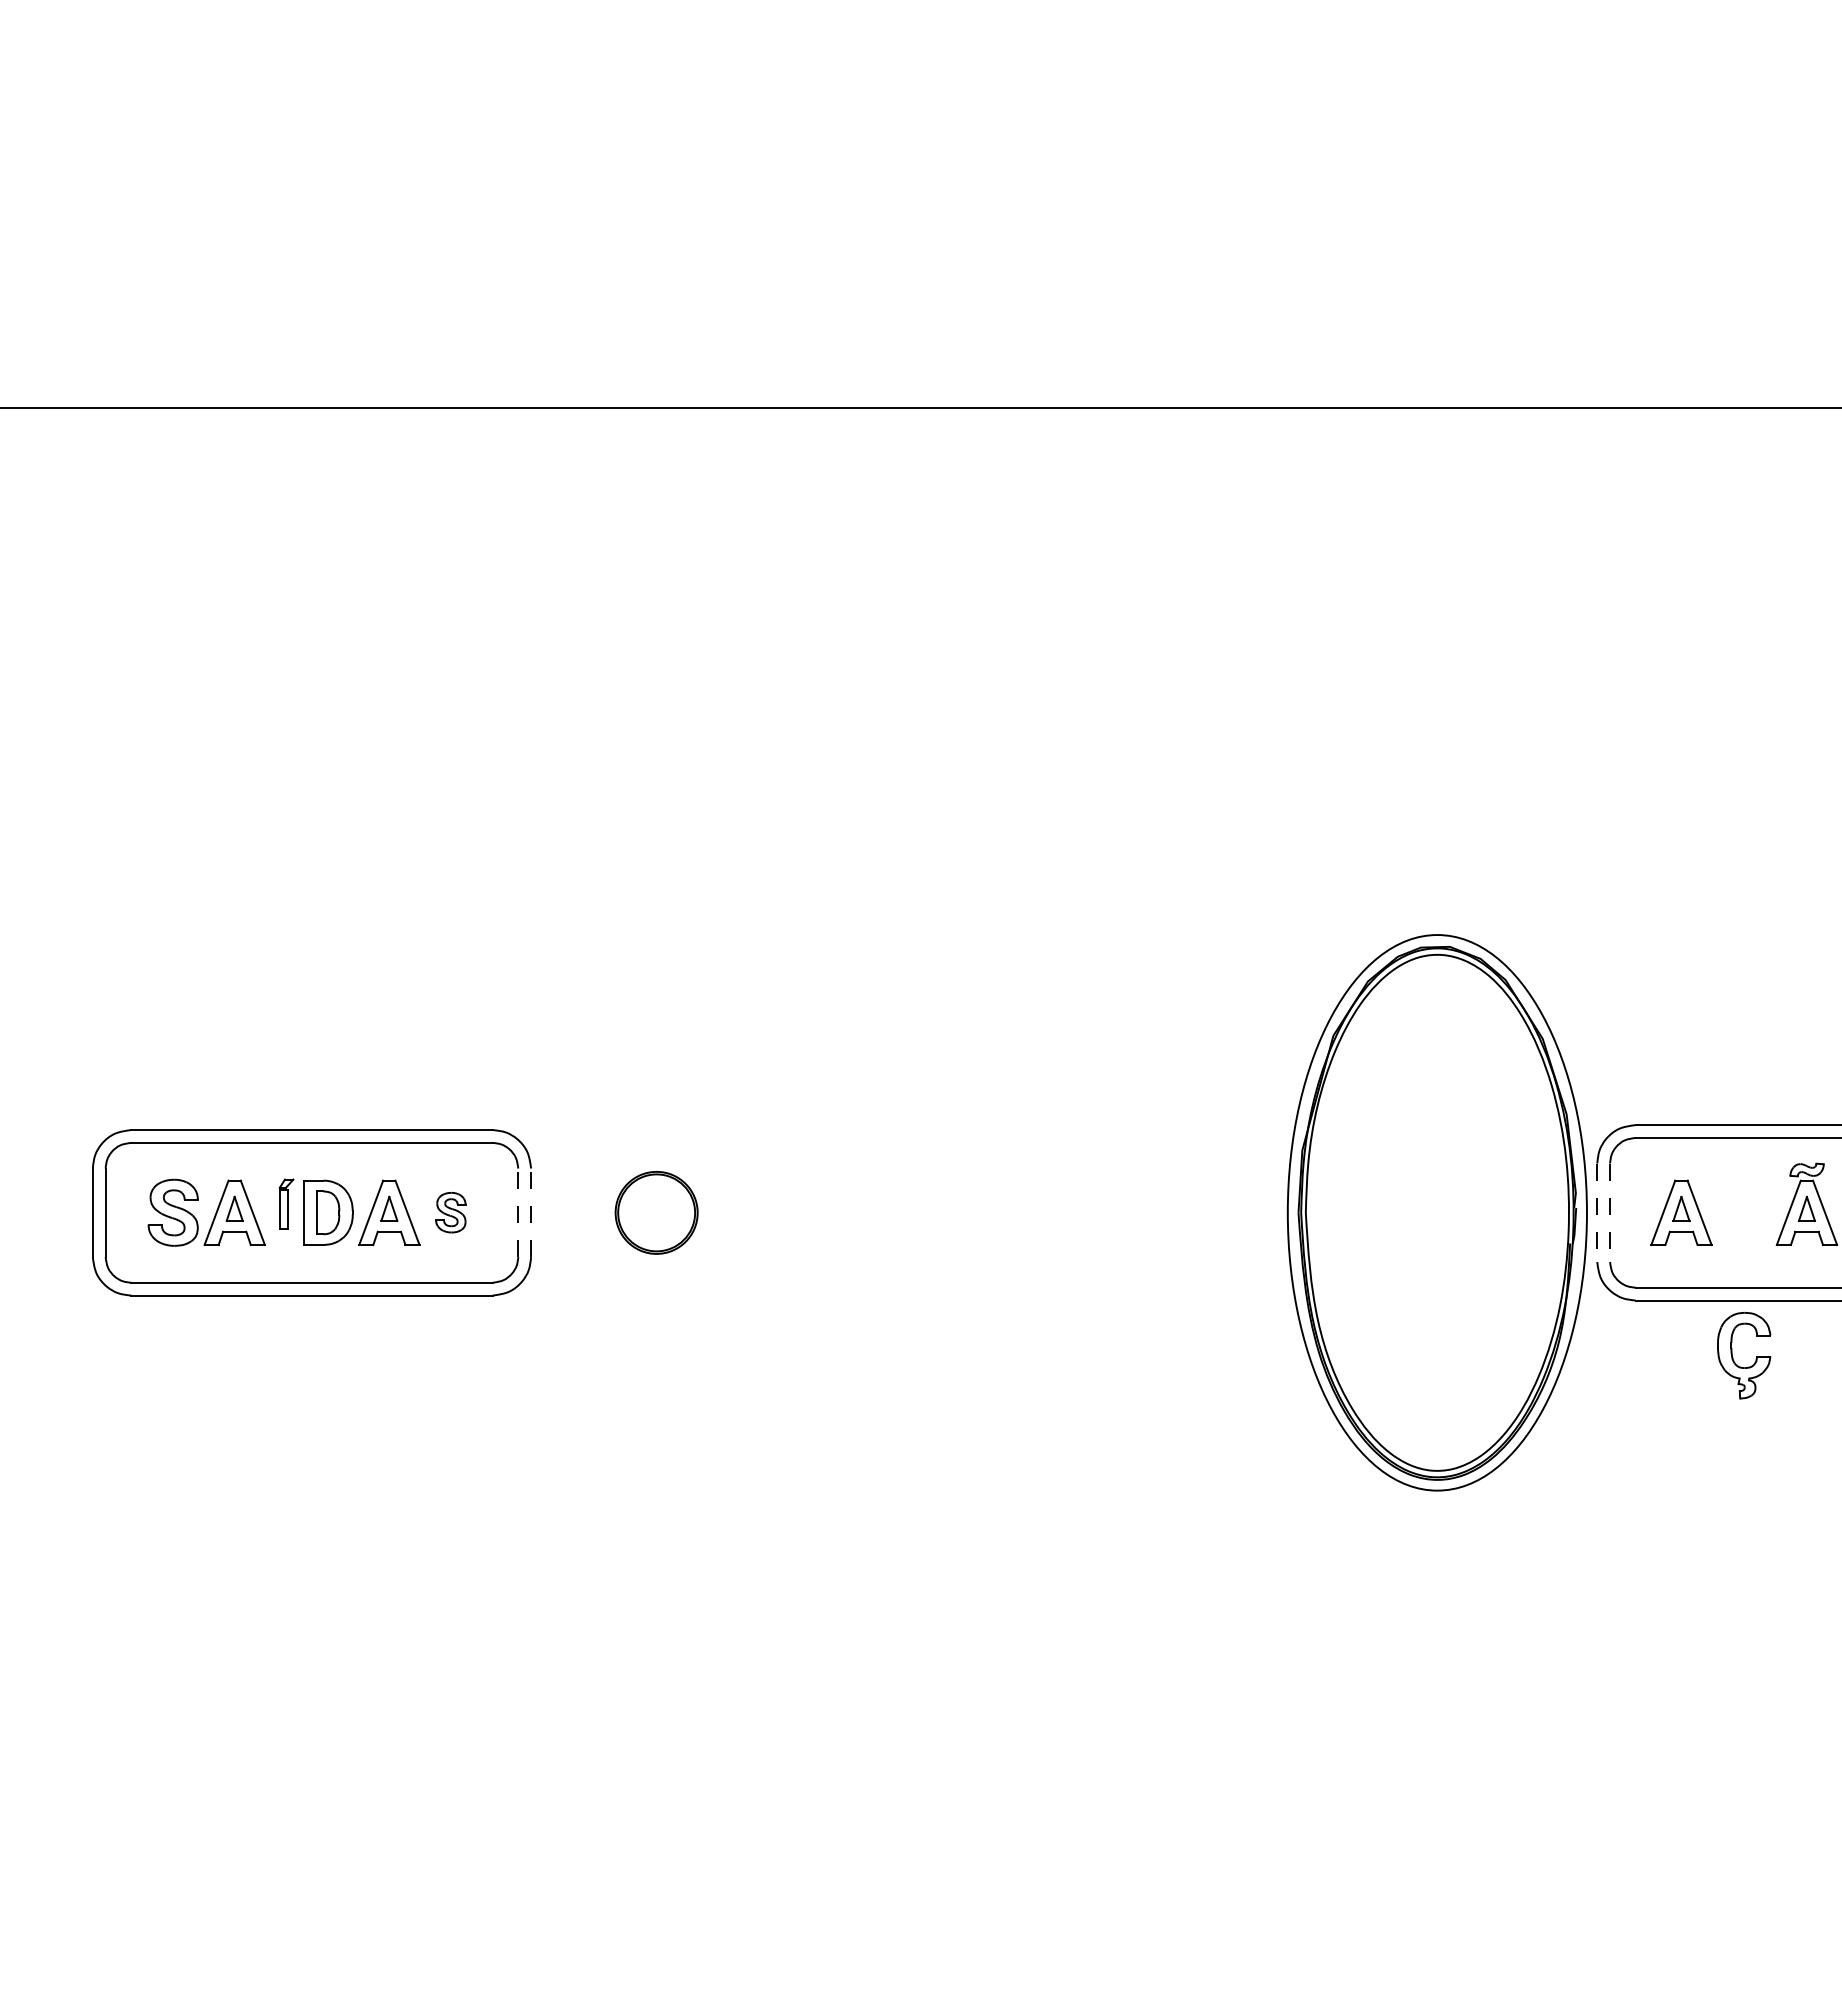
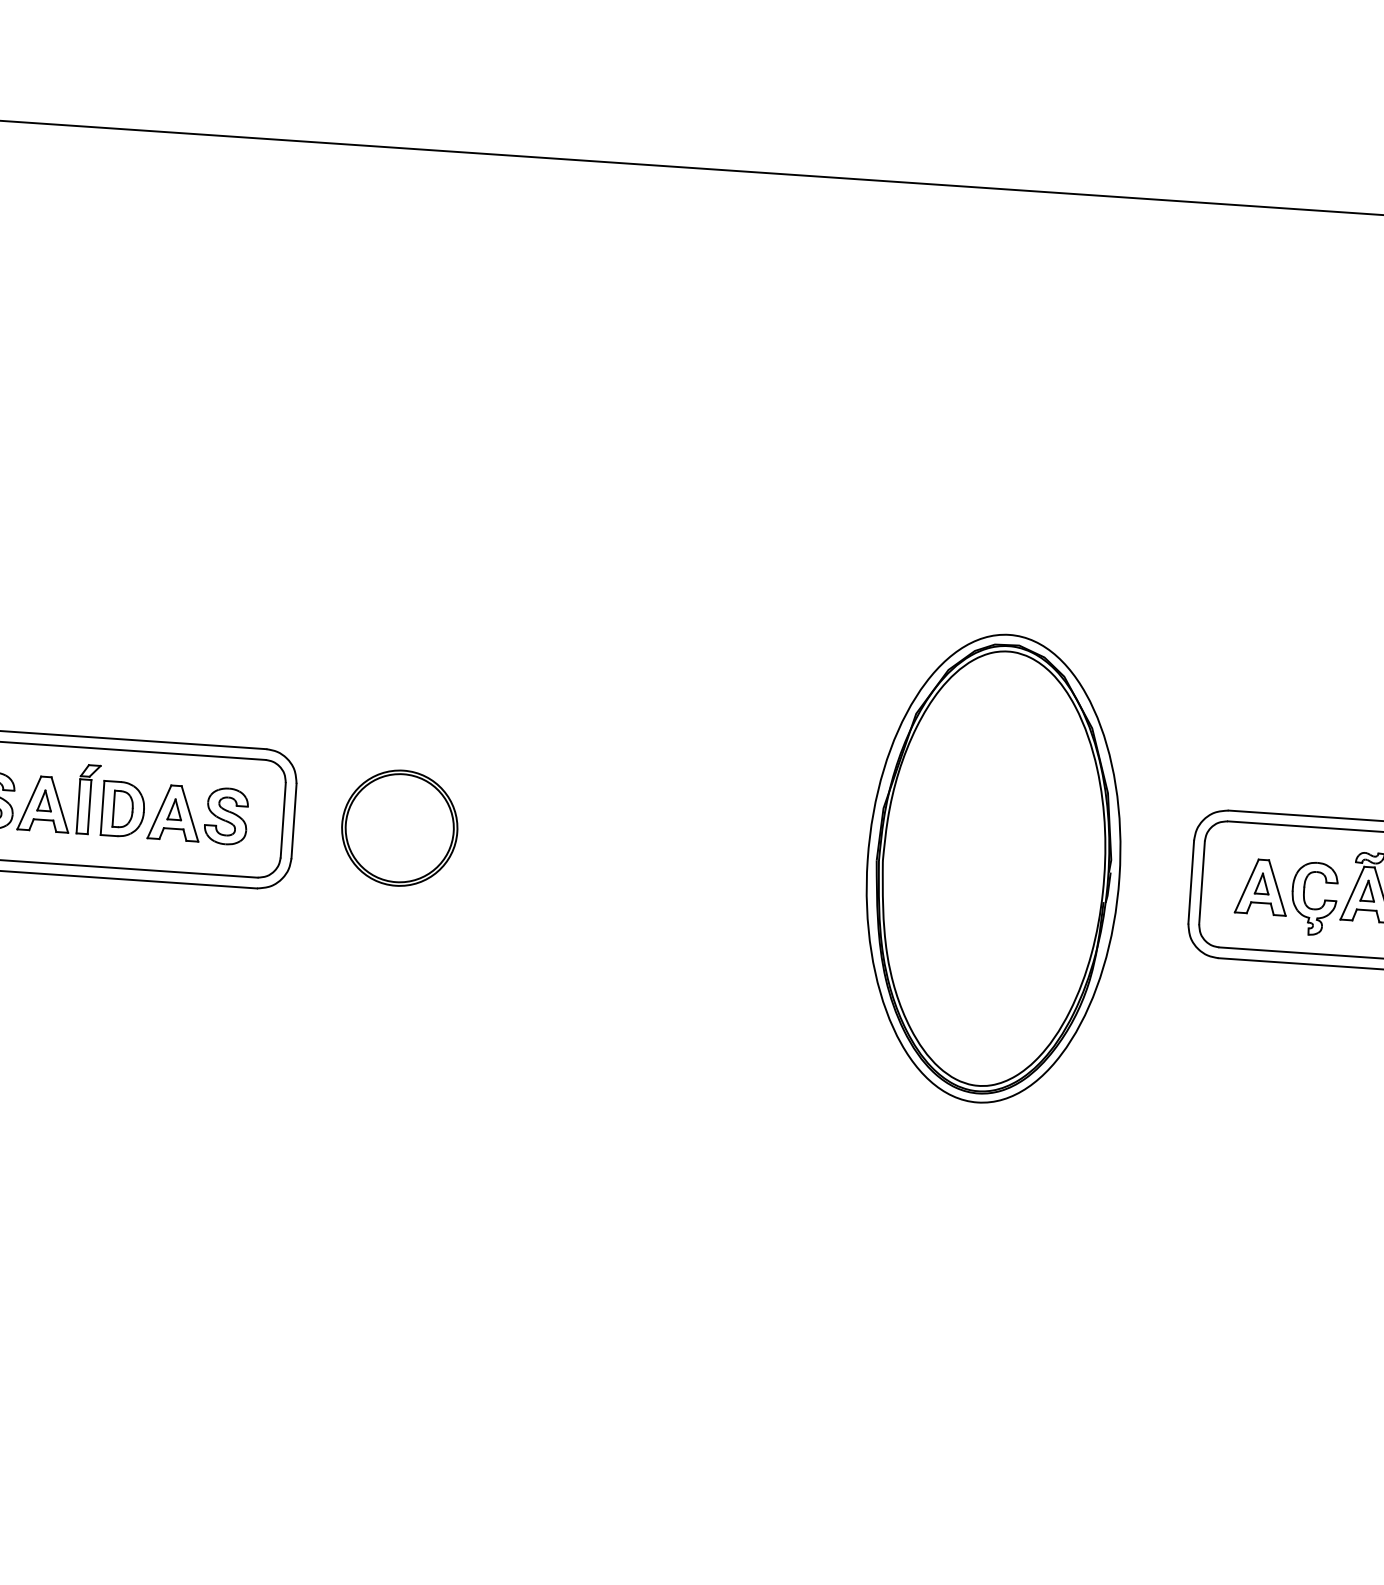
part: (286, 1203) -> (88, 799), size x1.67
part: (450, 1212) -> (226, 816), size x1.67
line: (518, 1212) -> (283, 820), dashed -> solid
line: (531, 1212) -> (294, 820), dashed -> solid
part: (656, 1212) -> (399, 827), size x1.67
part: (1436, 1212) -> (992, 868), moved
line: (1597, 1213) -> (1191, 882), dashed -> solid
line: (1610, 1213) -> (1202, 883), dashed -> solid
part: (1733, 1357) -> (1305, 899), moved

